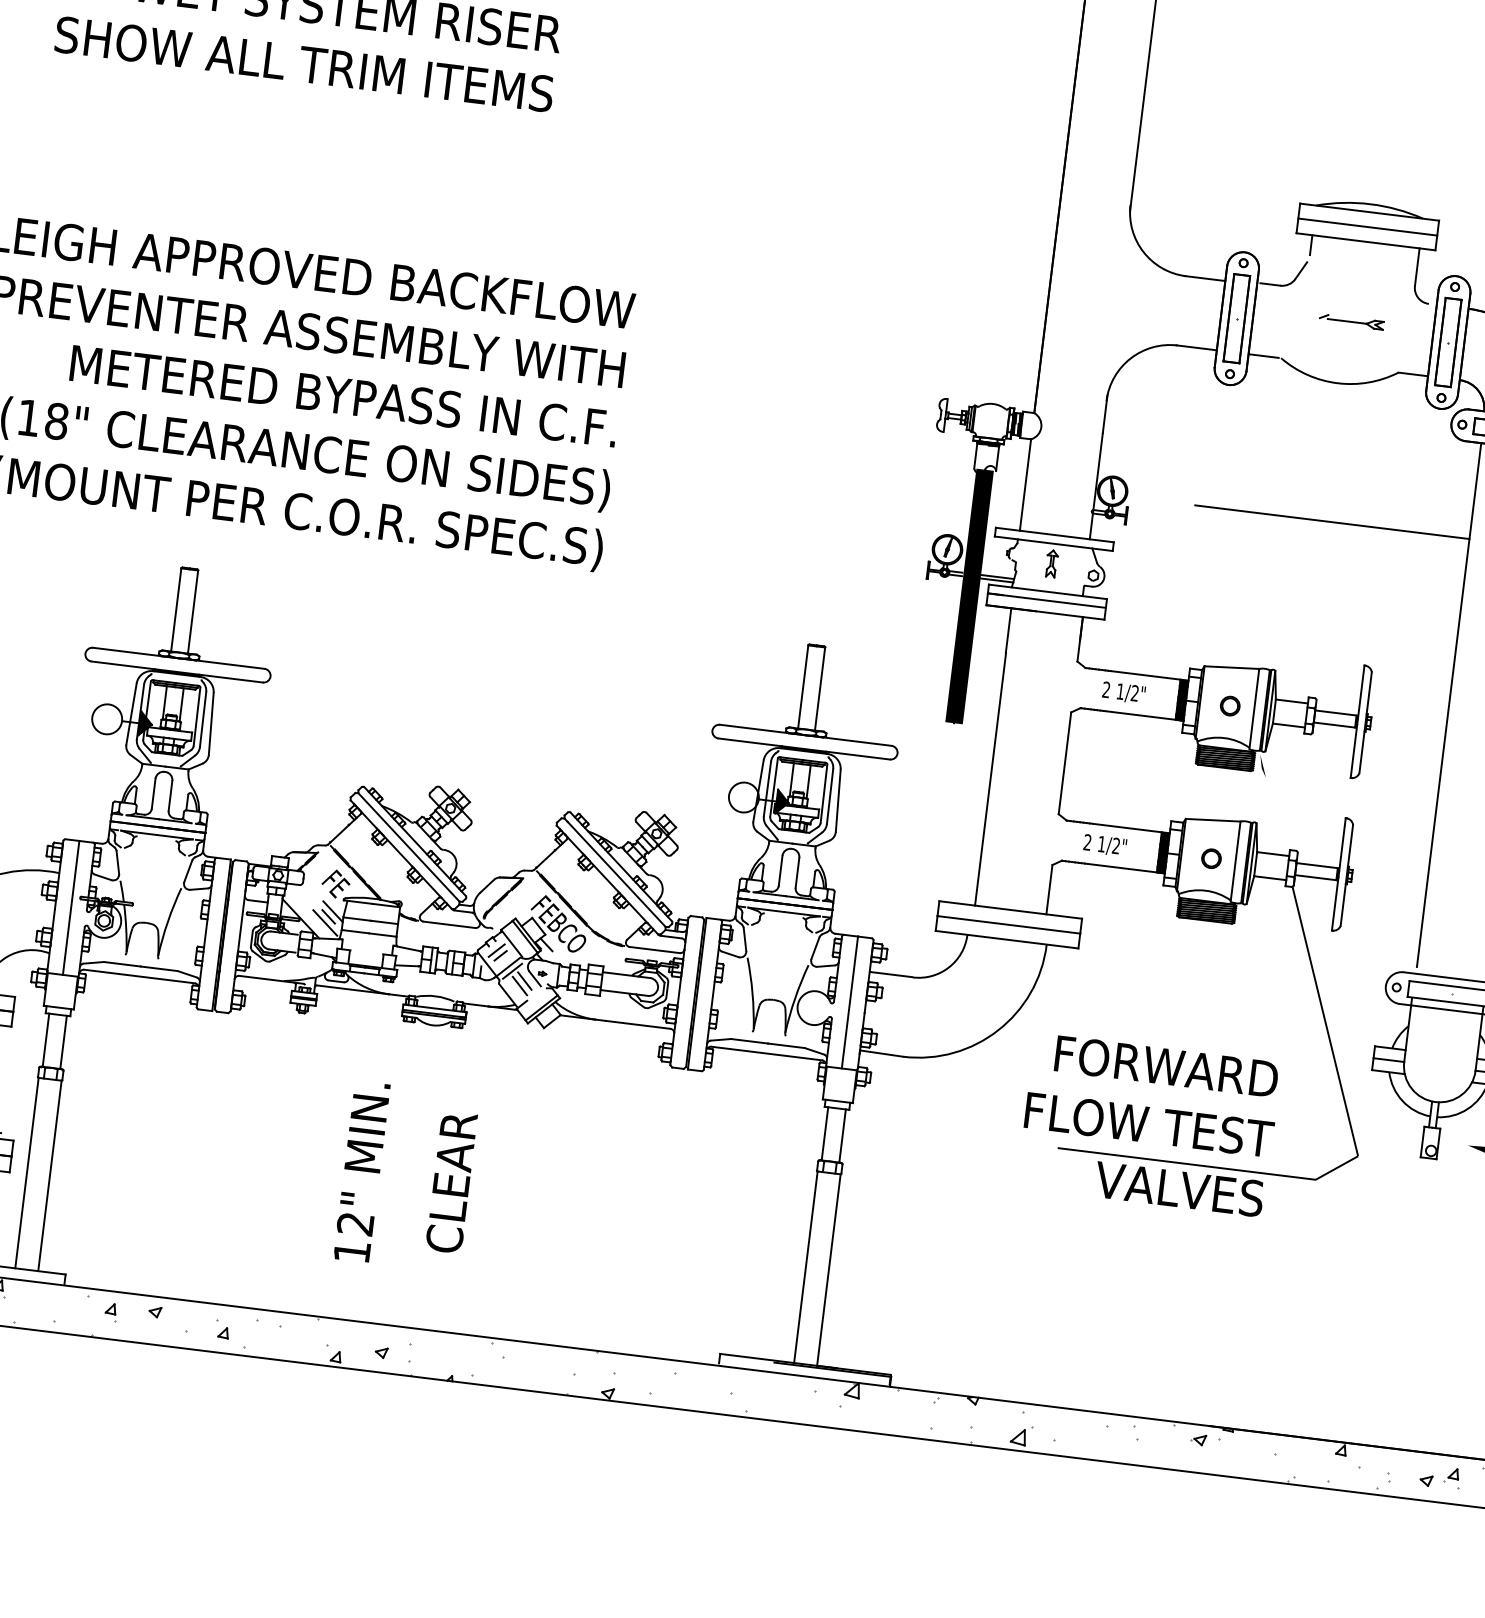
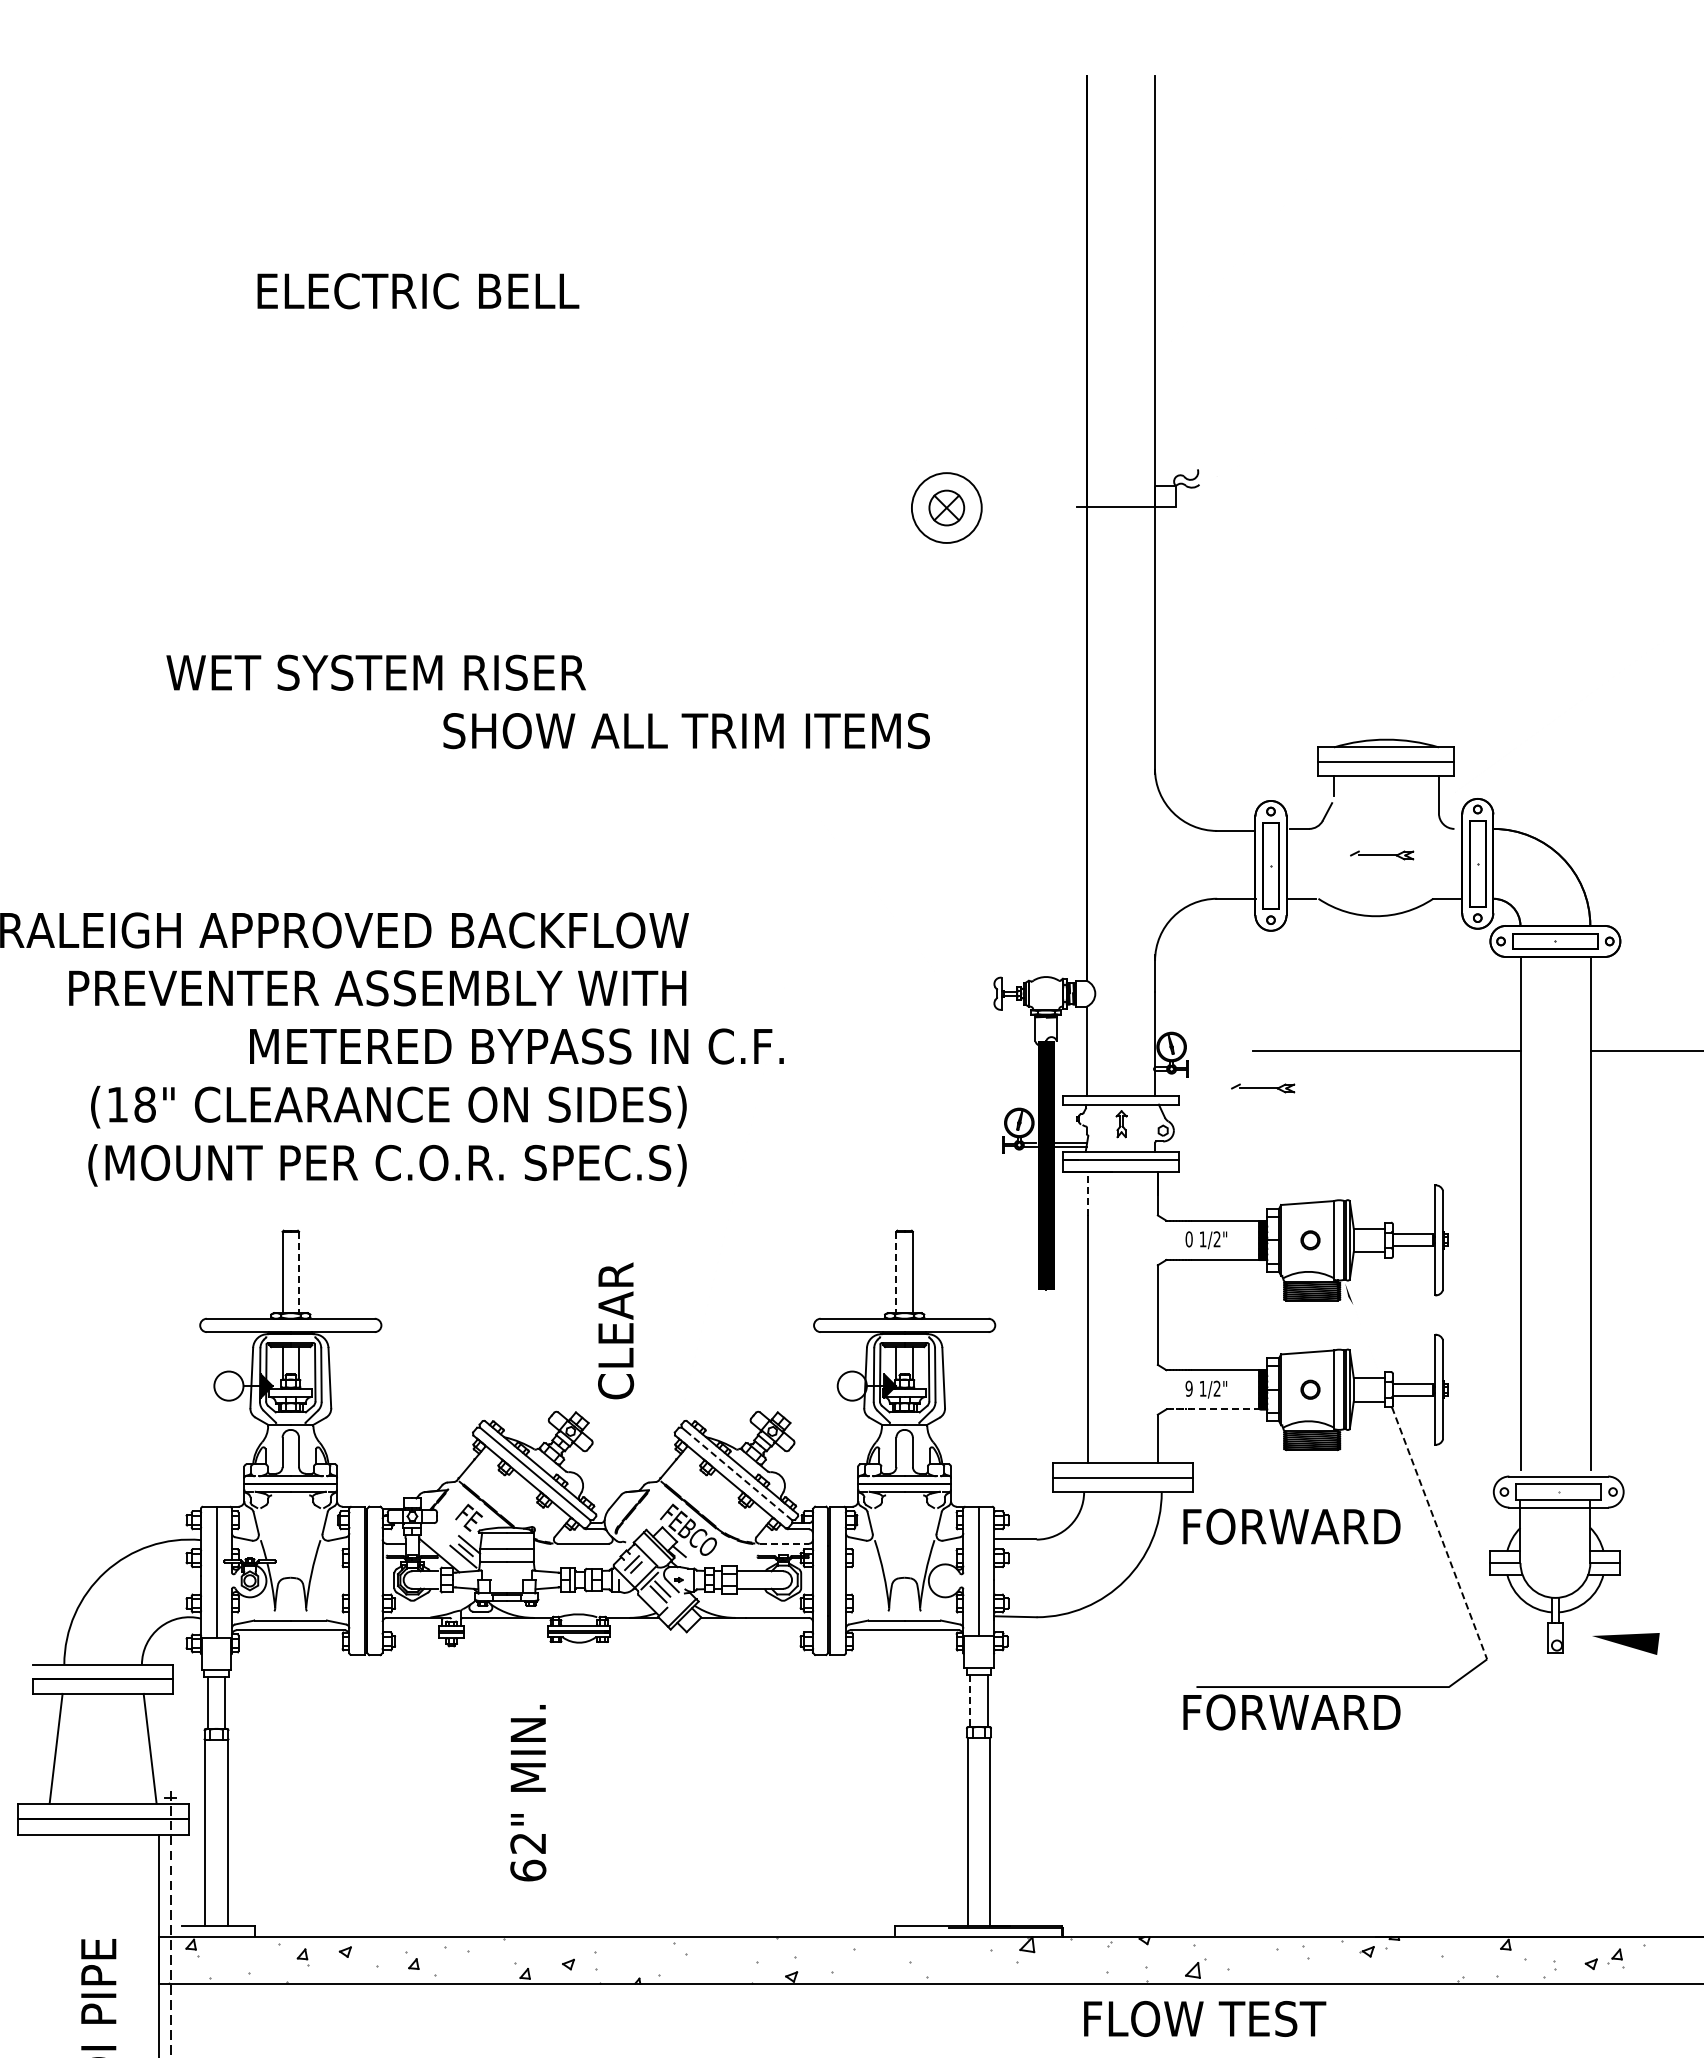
text: (304, 64) -> (686, 731), moved
text: (343, 396) -> (516, 1046), moved
part: (1201, 545) -> (1263, 1088), added
line: (193, 612) -> (299, 1272), solid -> dashed
line: (1008, 630) -> (1087, 1193), solid -> dashed
line: (803, 687) -> (896, 1272), solid -> dashed
text: (1105, 689) -> (1188, 1239), 2 -> 0
text: (1087, 842) -> (1188, 1388), 2 -> 9
line: (1114, 867) -> (1217, 1409), solid -> dashed
line: (616, 874) -> (738, 1475), solid -> dashed
line: (654, 949) -> (784, 1543), solid -> dashed
line: (1325, 1021) -> (1439, 1533), solid -> dashed
text: (1166, 1066) -> (1291, 1526), moved
text: (1149, 1124) -> (1205, 2018), moved
line: (825, 1134) -> (970, 1701), solid -> dashed
text: (452, 1182) -> (616, 1330), moved
text: (1151, 1185) -> (1291, 1712), VALVES -> FORWARD
text: (352, 1251) -> (528, 1870), 12" -> 62"

